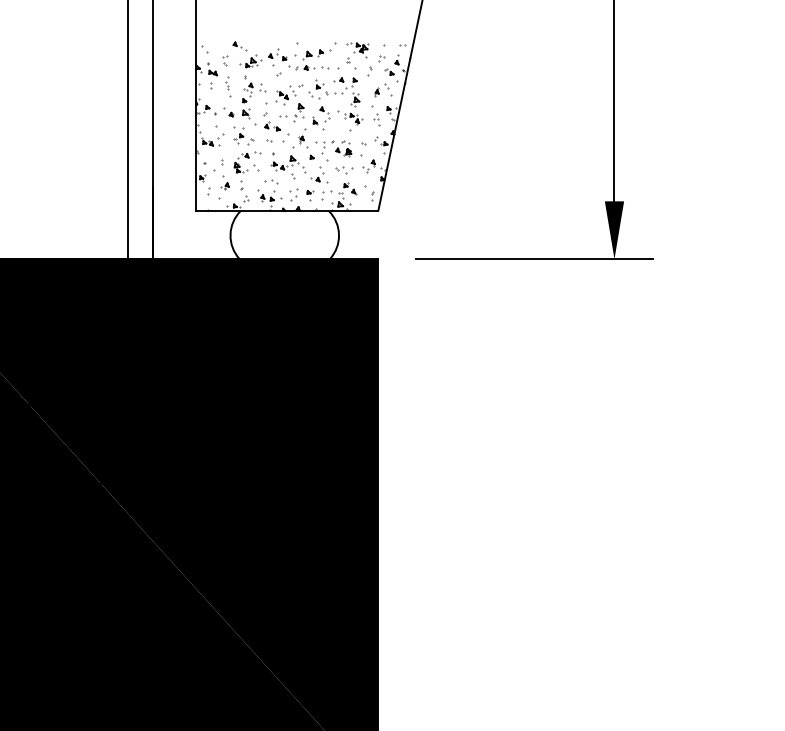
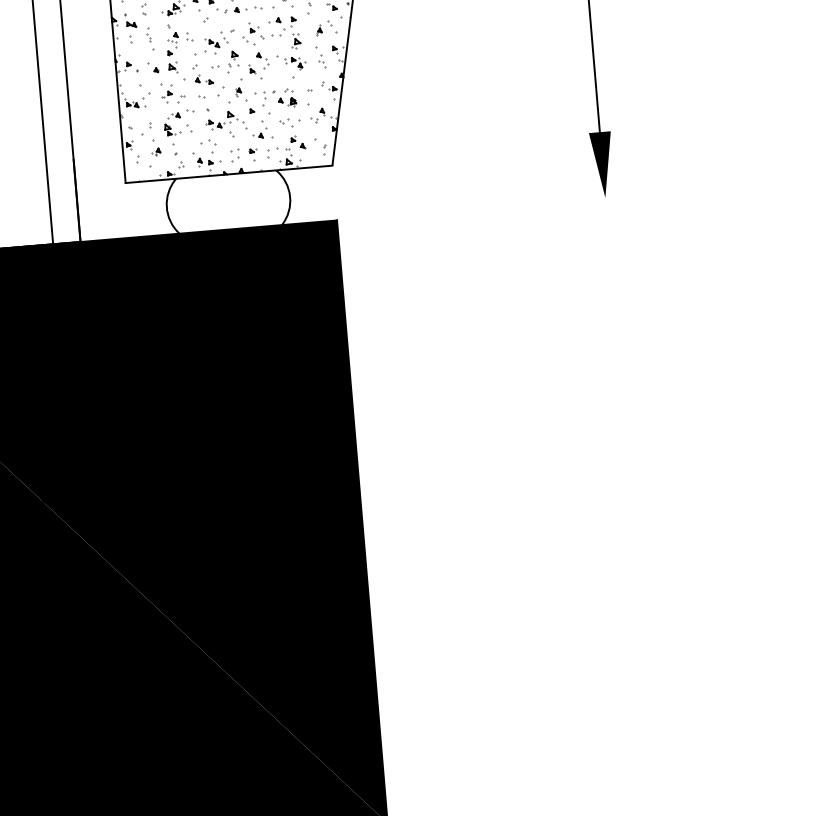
line: (534, 259) -> (514, 205), removed

